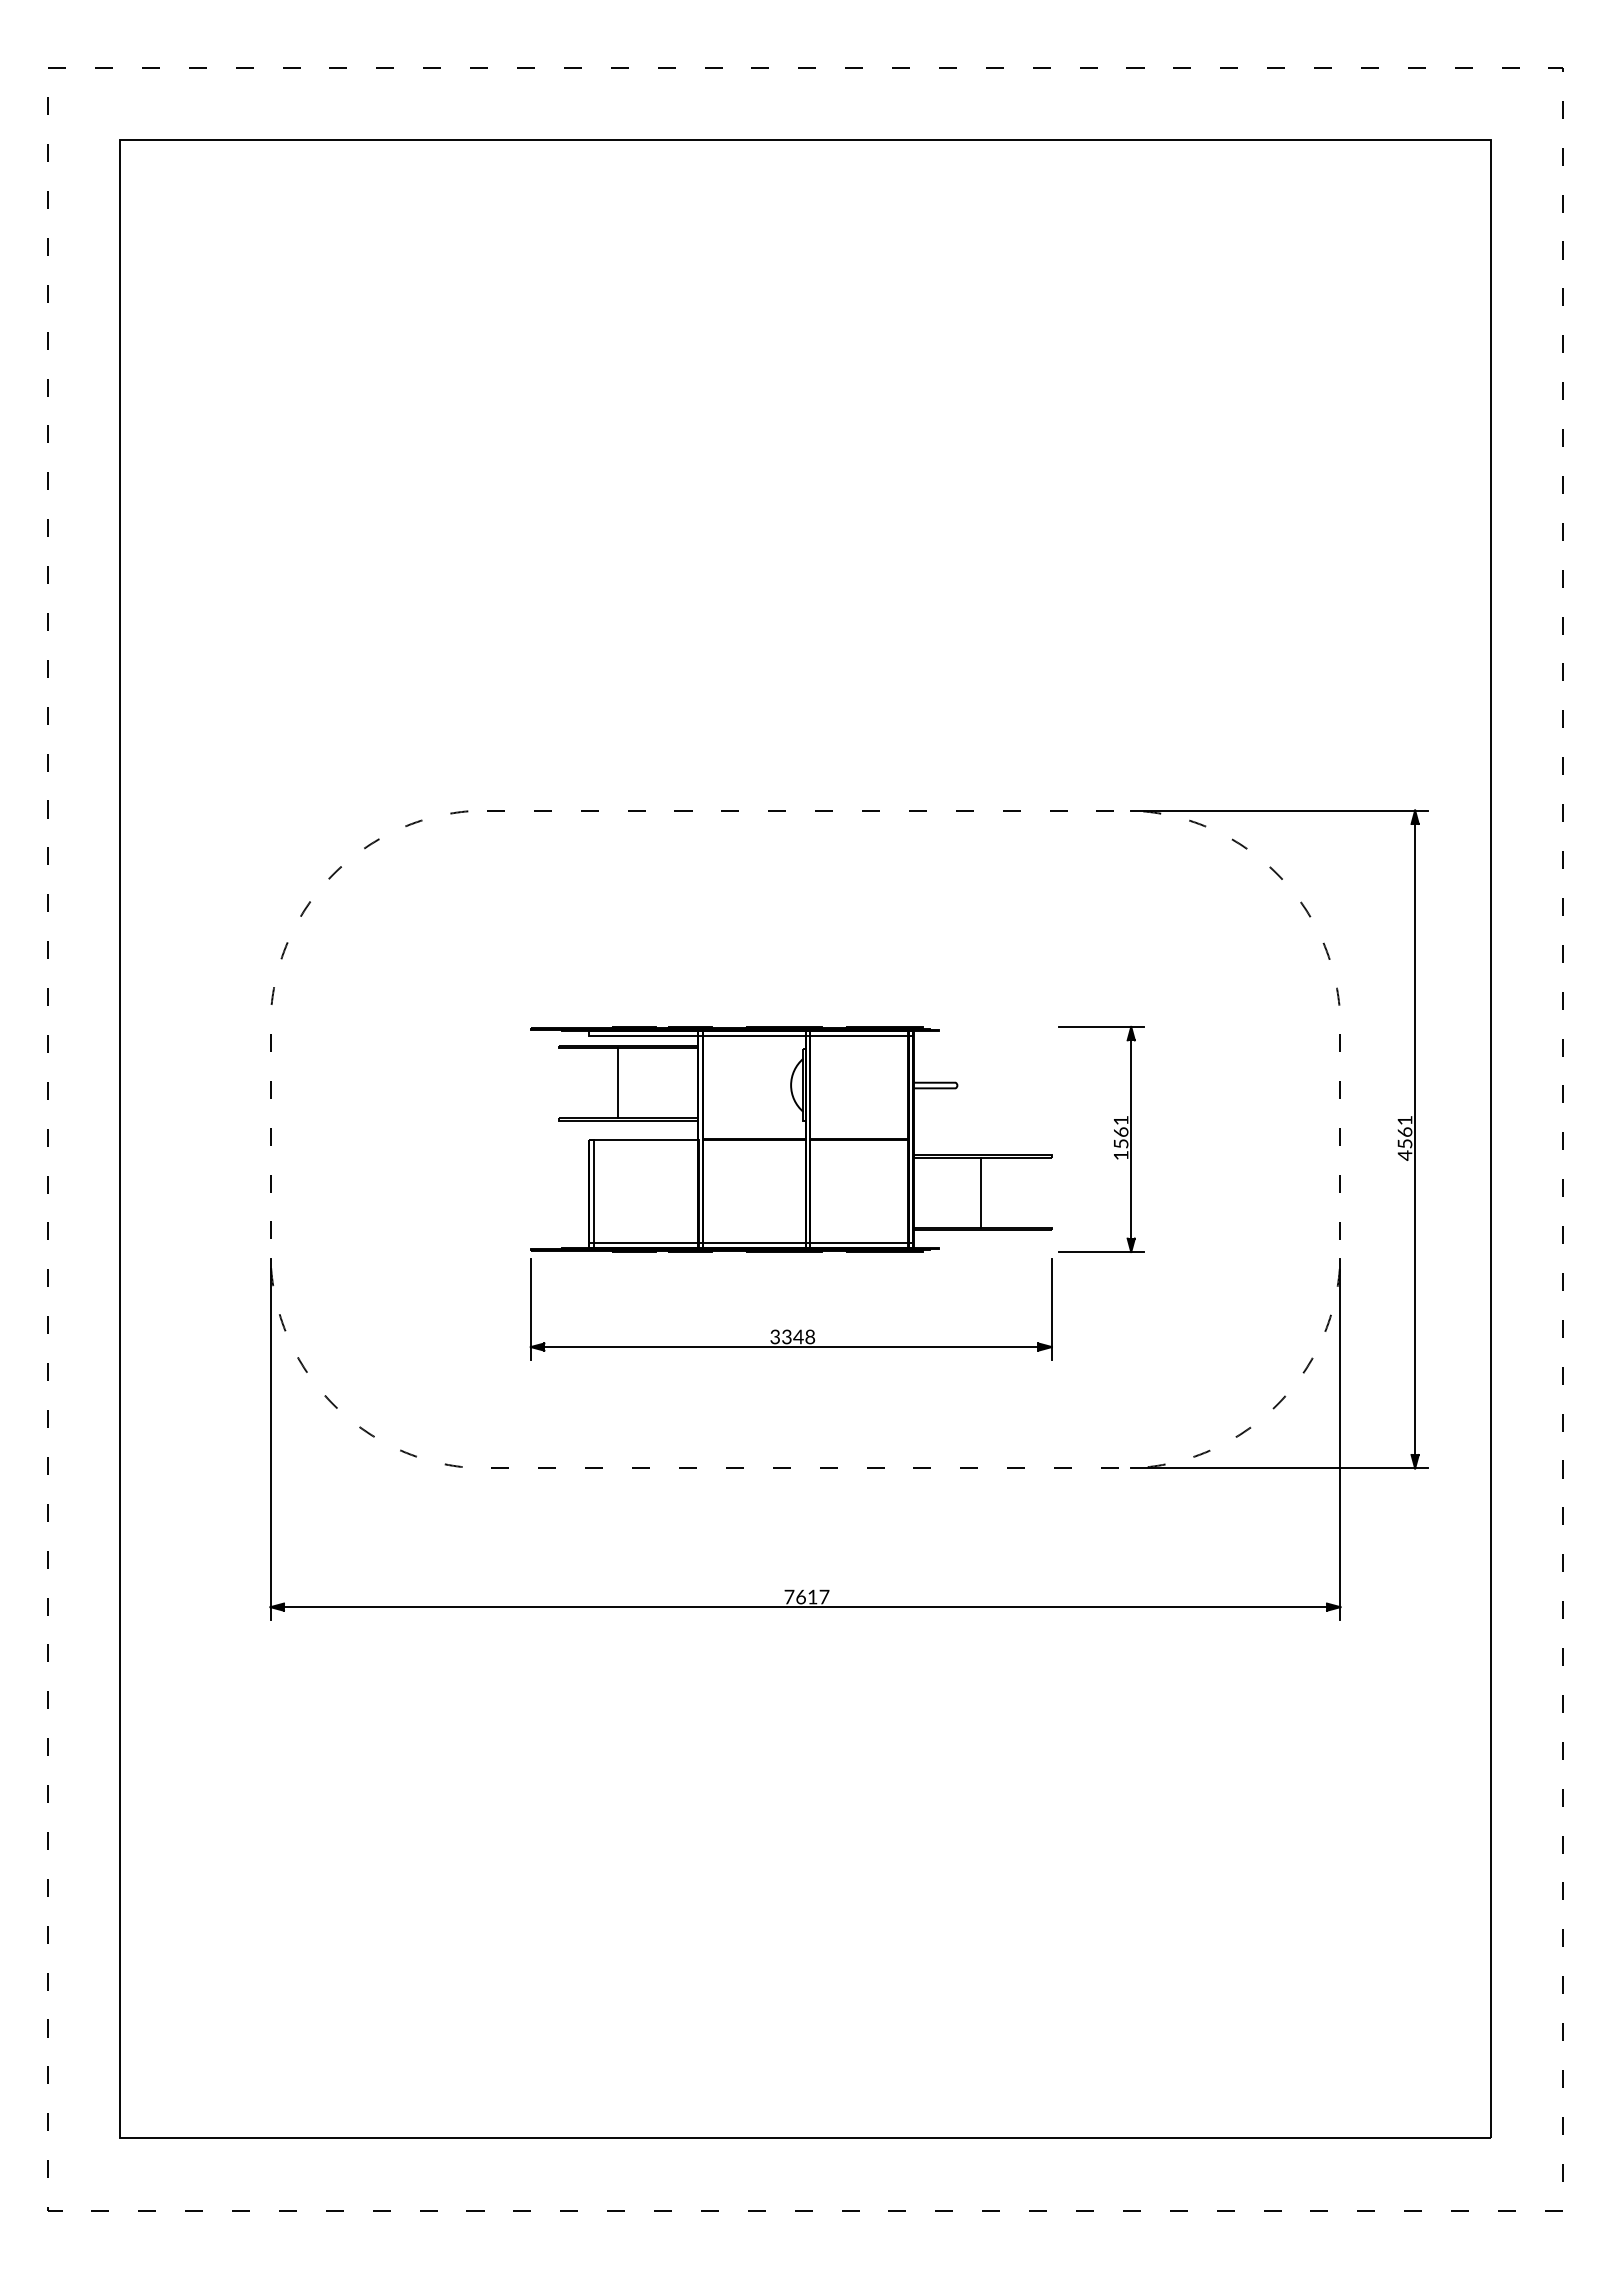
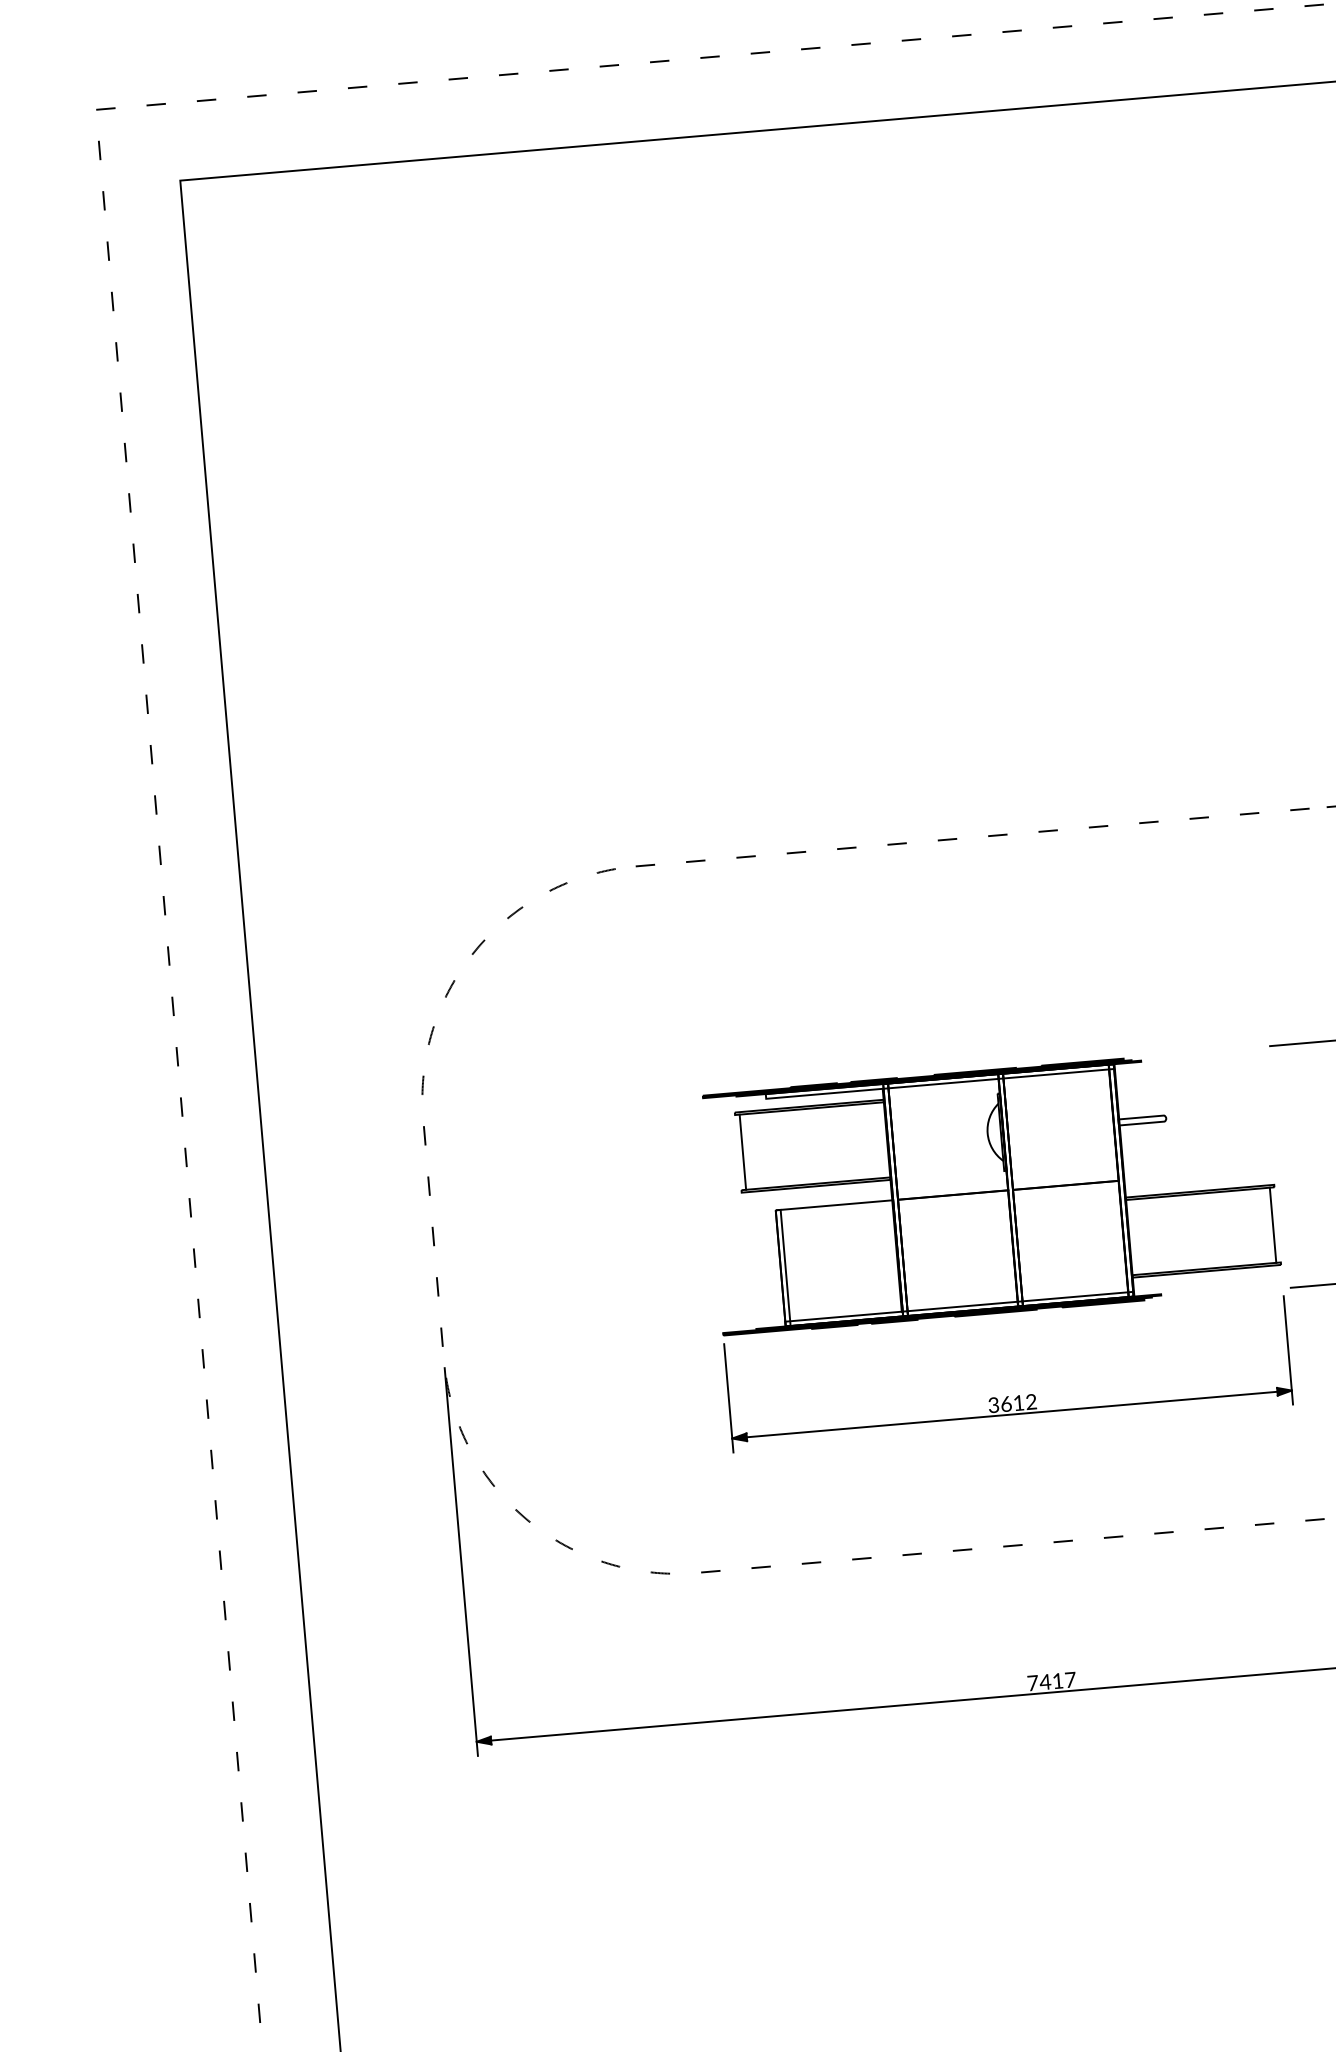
line: (618, 1083) -> (743, 1152), moved
line: (980, 1192) -> (1272, 1224), moved
text: (798, 1336) -> (1018, 1402), 3348 -> 3612
text: (800, 1597) -> (1044, 1682), 7617 -> 7417

